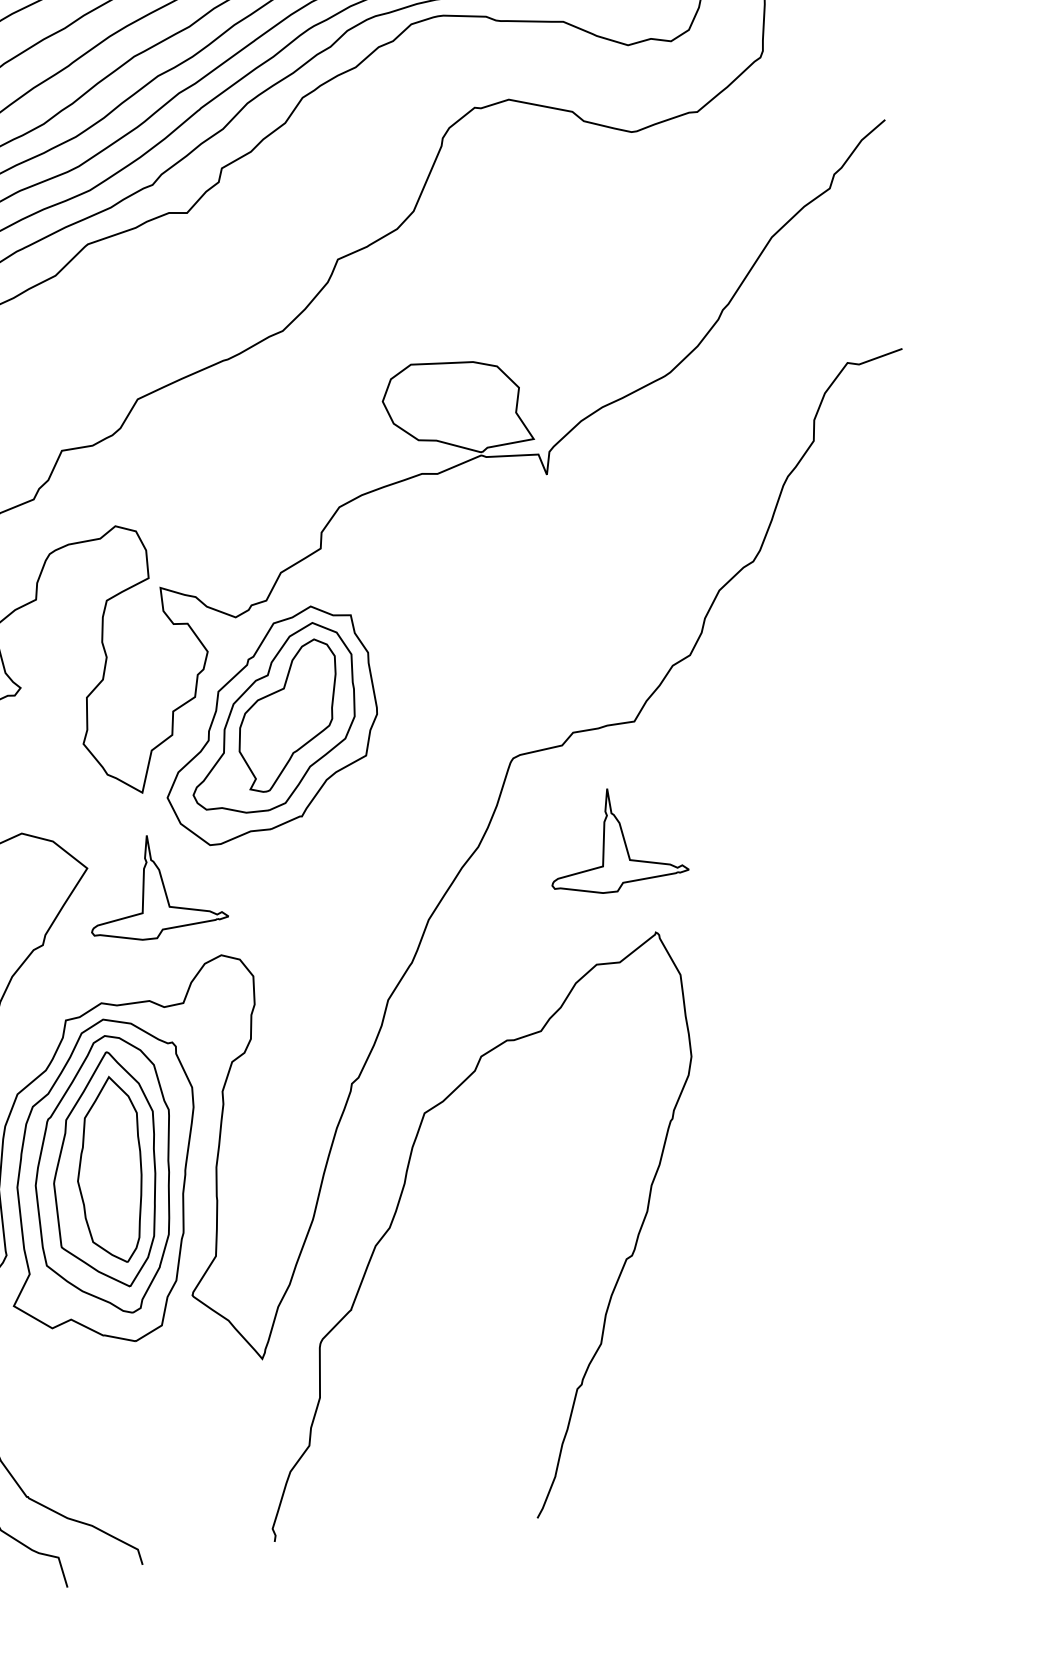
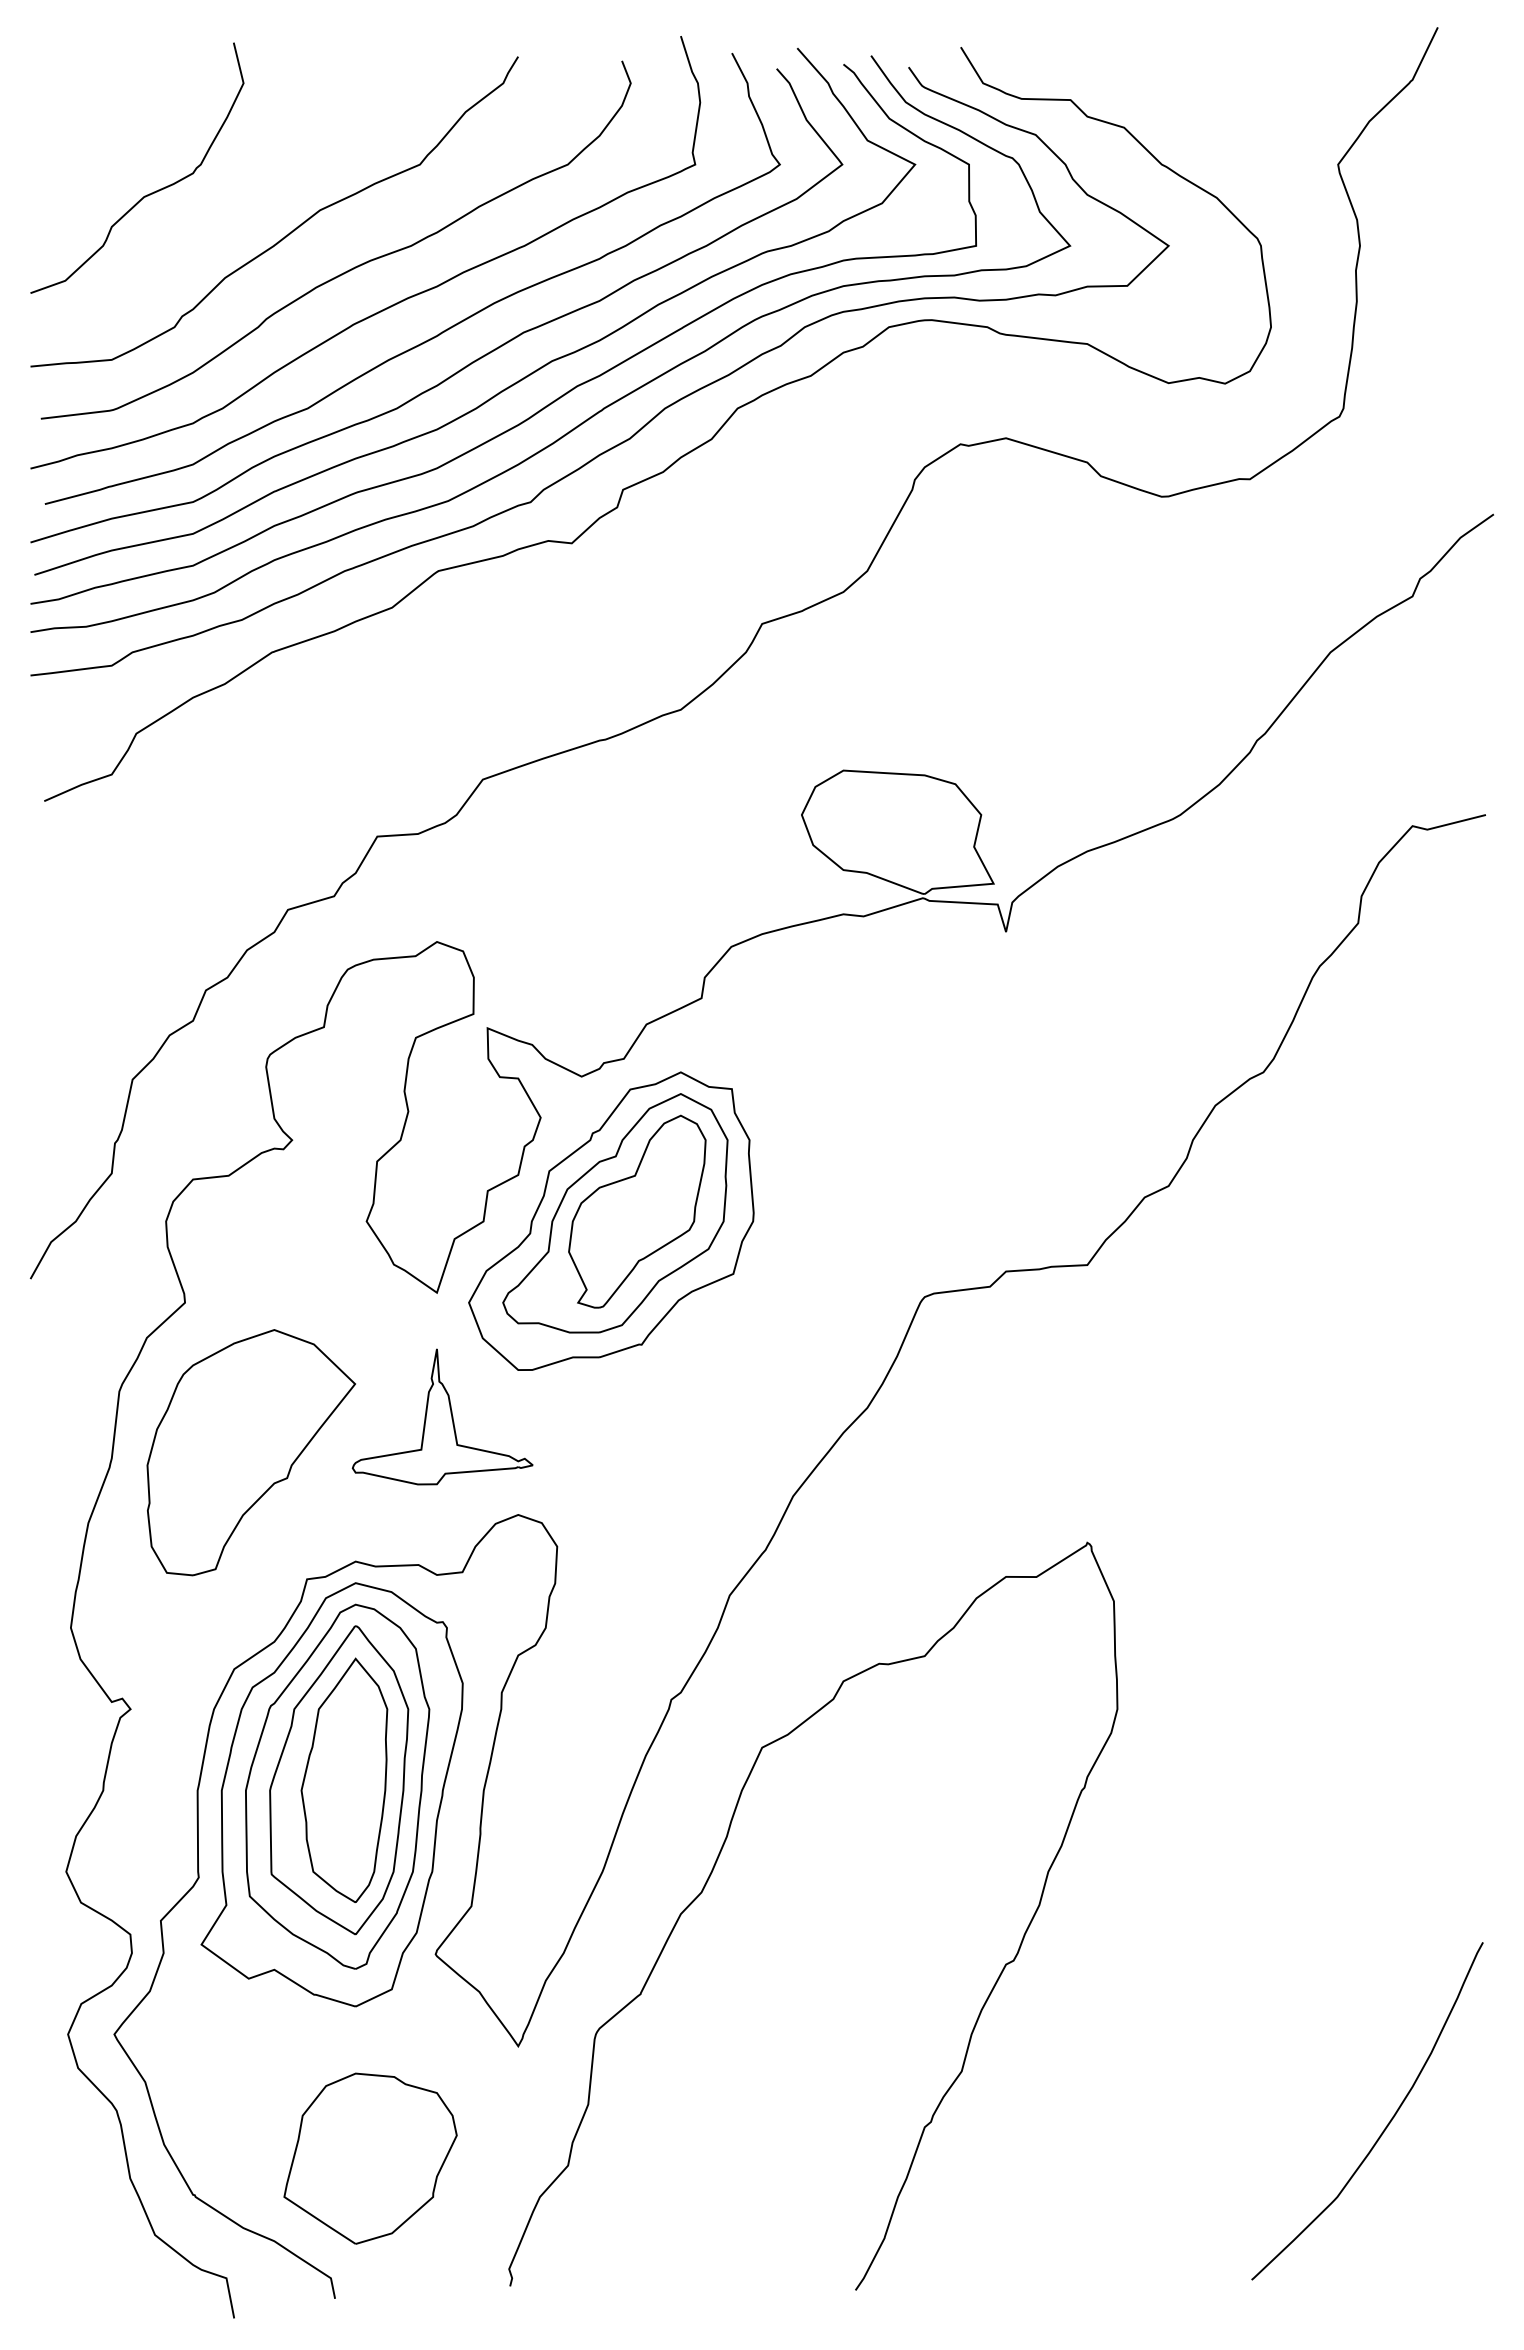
part: (616, 839) -> (1048, 1416), removed
curve: (928, 1352) -> (1386, 2125), added
part: (158, 1455) -> (370, 2158), added

